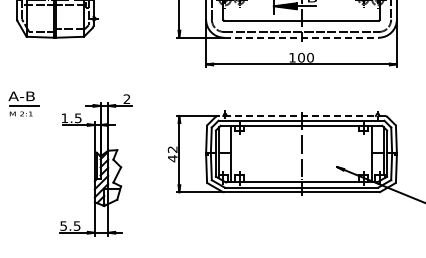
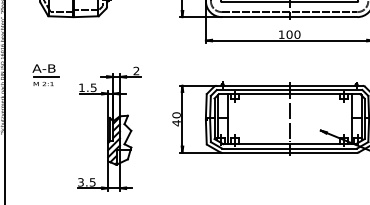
line: (302, 37) -> (290, 16), dashed -> solid
line: (301, 115) -> (289, 85), dashed -> solid
text: (172, 149) -> (176, 115), 42 -> 40
text: (63, 225) -> (80, 181), 5.5 -> 3.5

